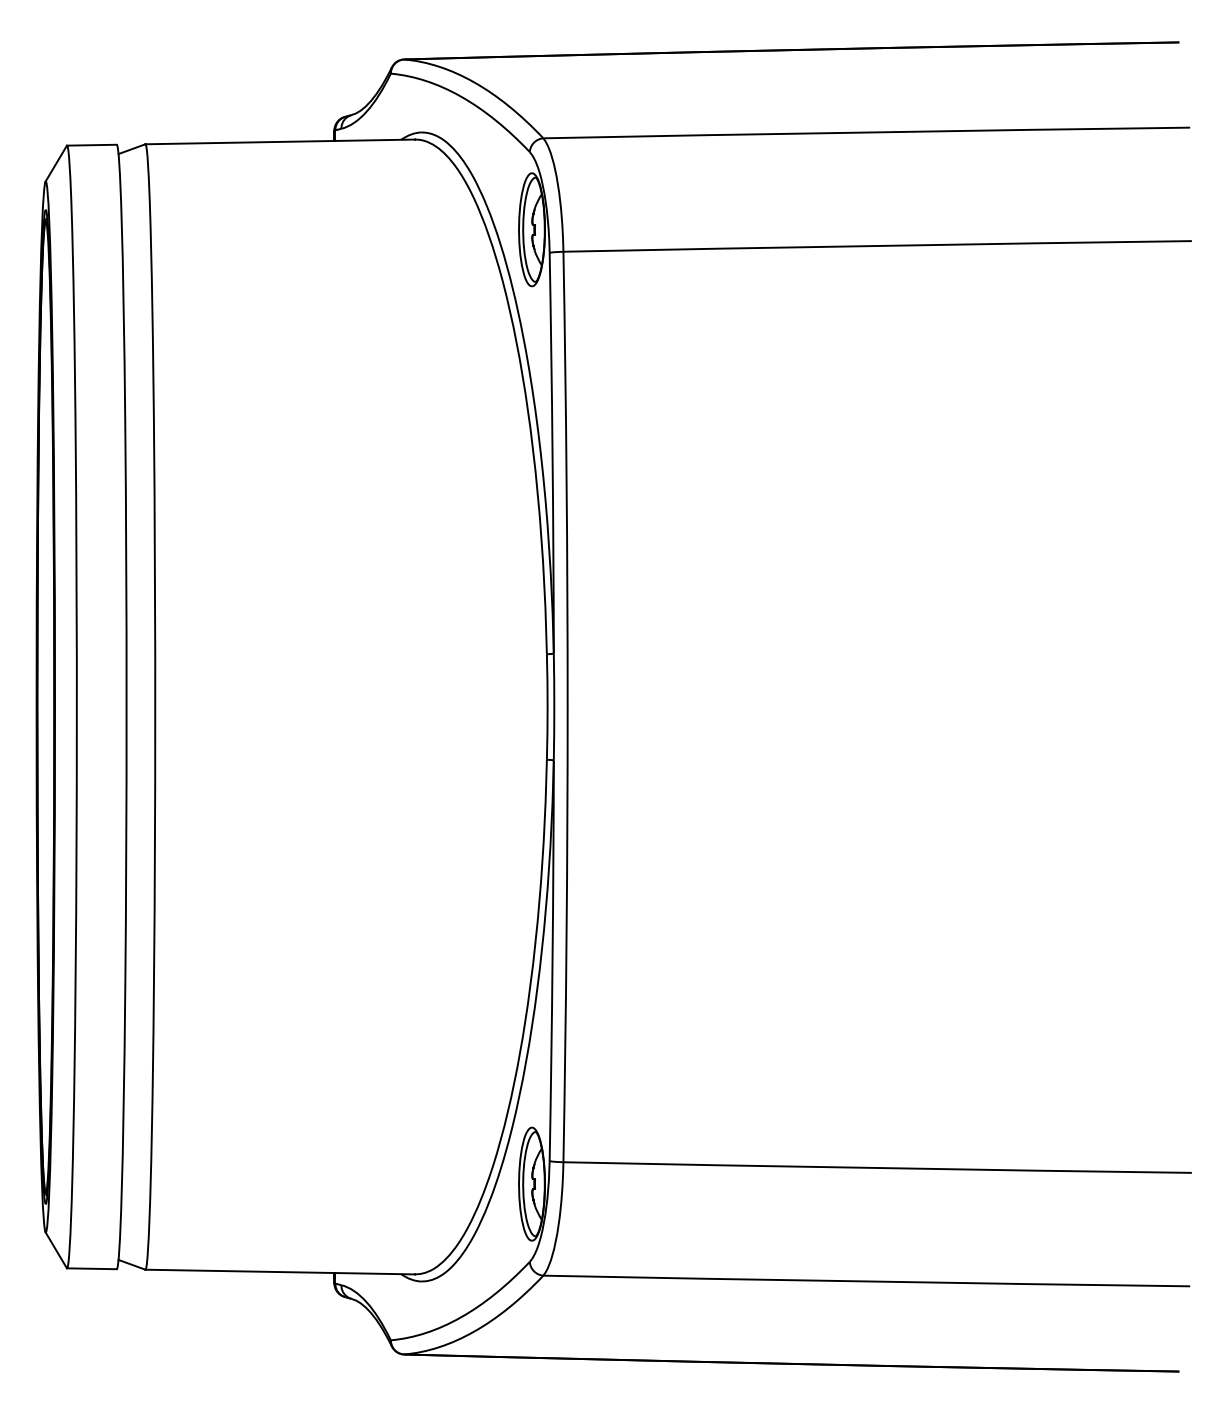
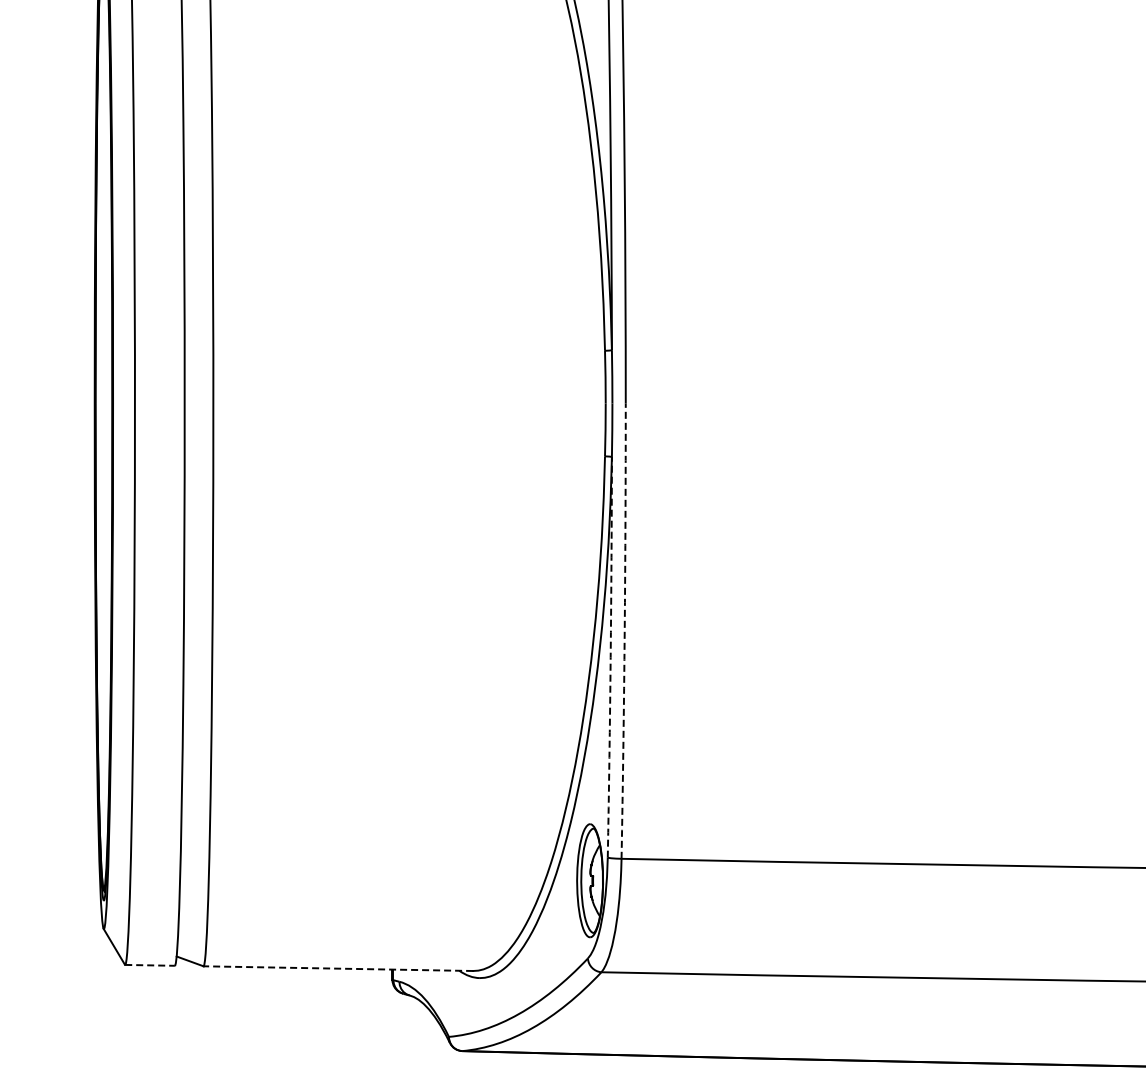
arc: (566, 934) -> (624, 631), solid -> dashed
arc: (552, 960) -> (610, 657), solid -> dashed
line: (91, 1268) -> (149, 965), solid -> dashed
line: (280, 1272) -> (338, 969), solid -> dashed

